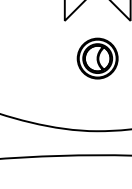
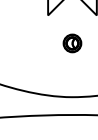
part: (97, 58) -> (72, 43), size x0.6

